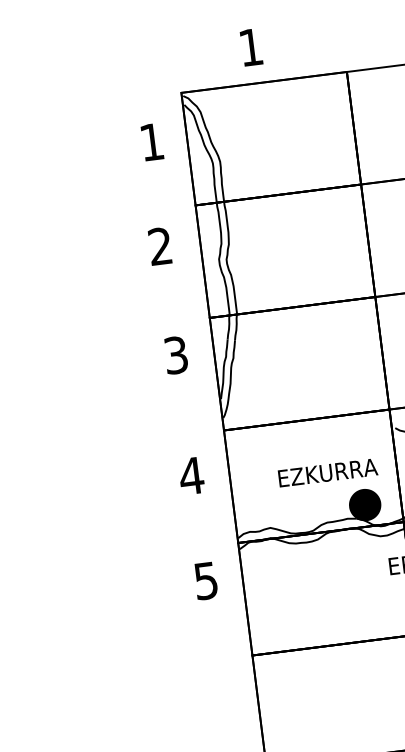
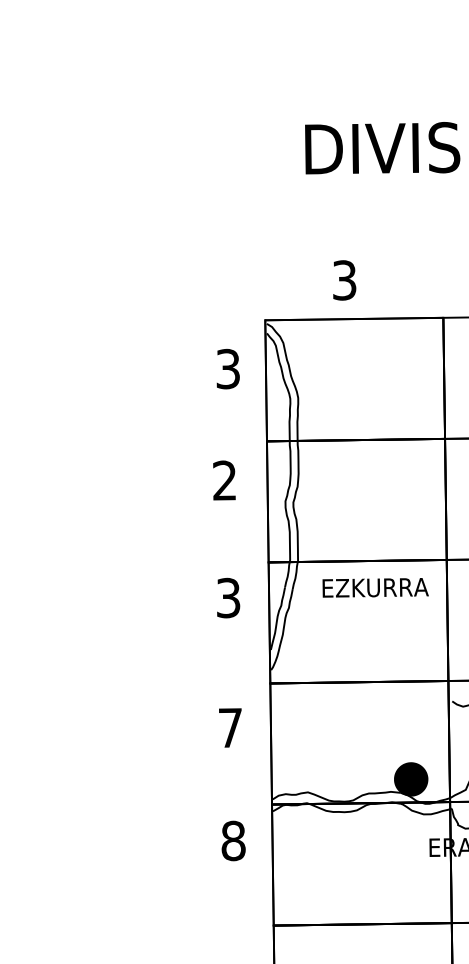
text: (250, 47) -> (344, 280), 1 -> 3
text: (151, 141) -> (227, 368), 1 -> 3
text: (327, 472) -> (375, 587), moved
text: (191, 475) -> (230, 727), 4 -> 7
text: (206, 580) -> (233, 840), 5 -> 8

